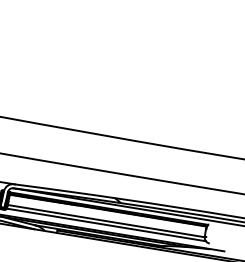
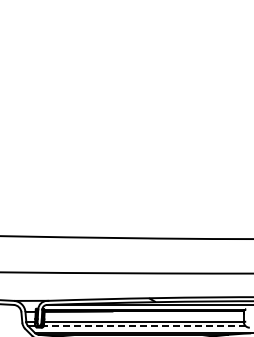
line: (106, 225) -> (144, 326), solid -> dashed

